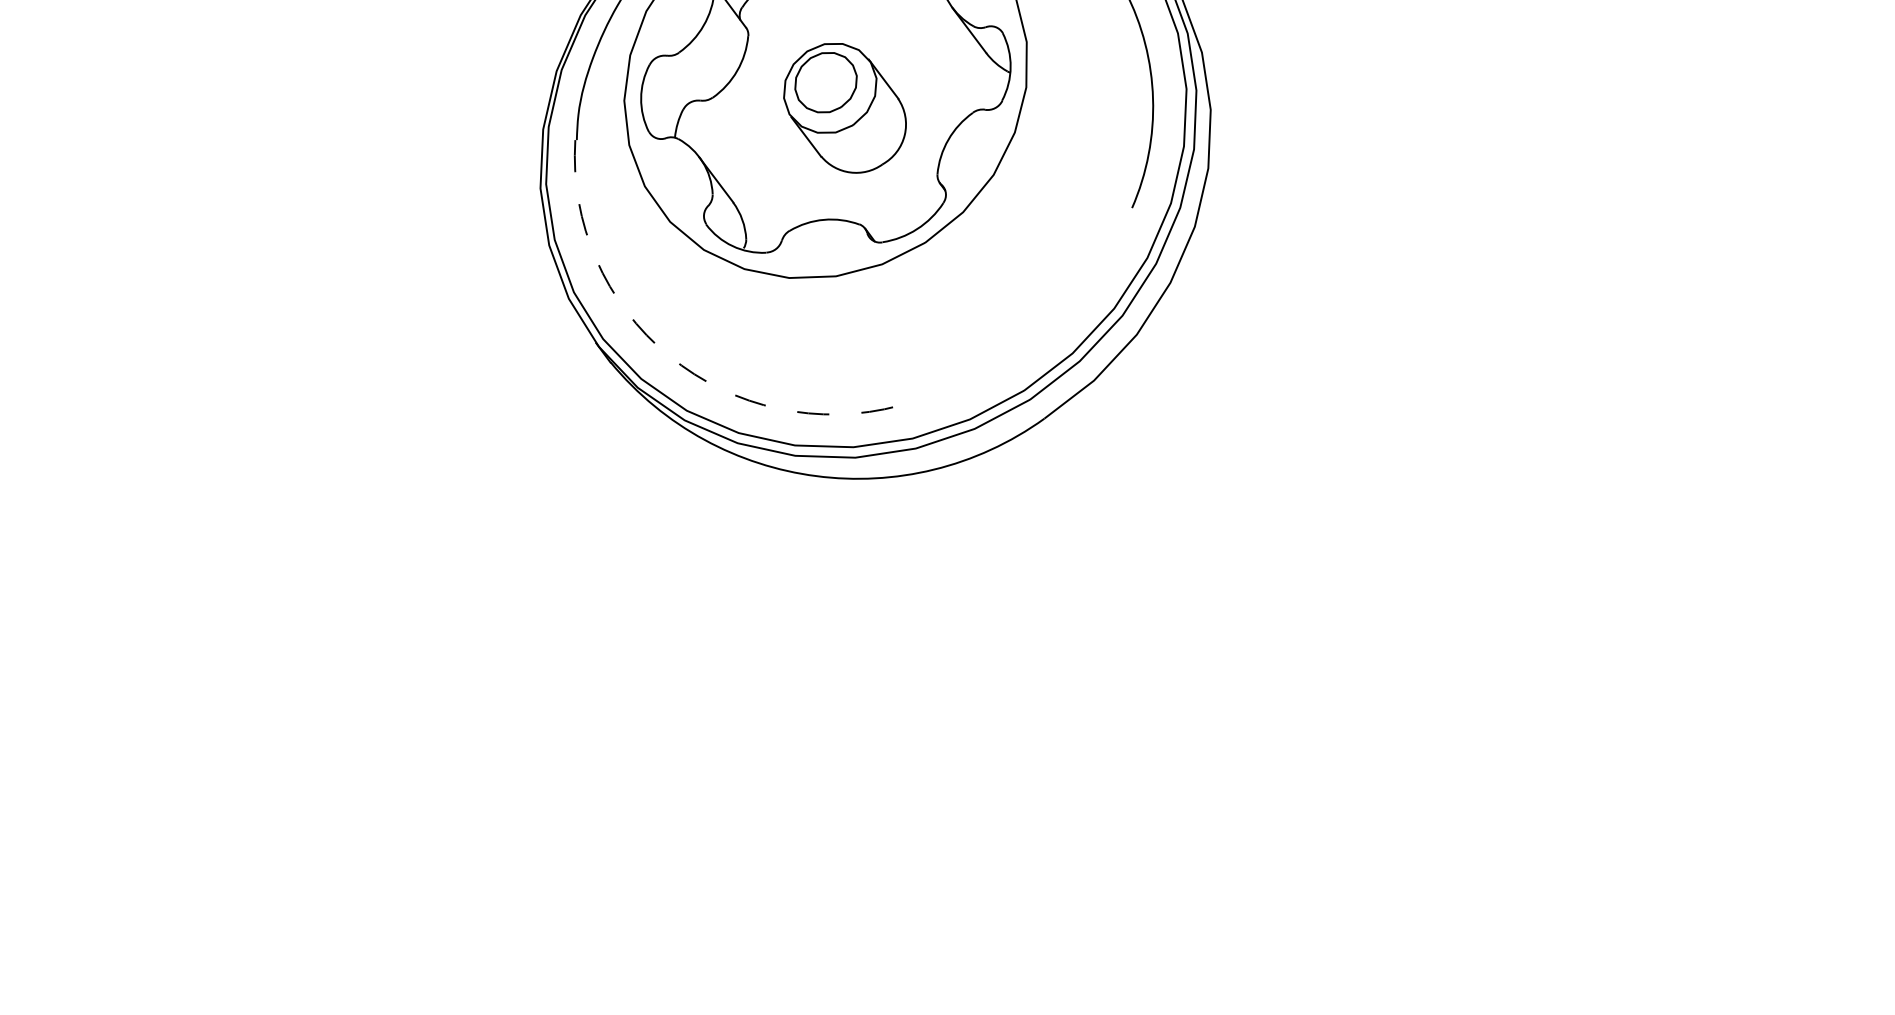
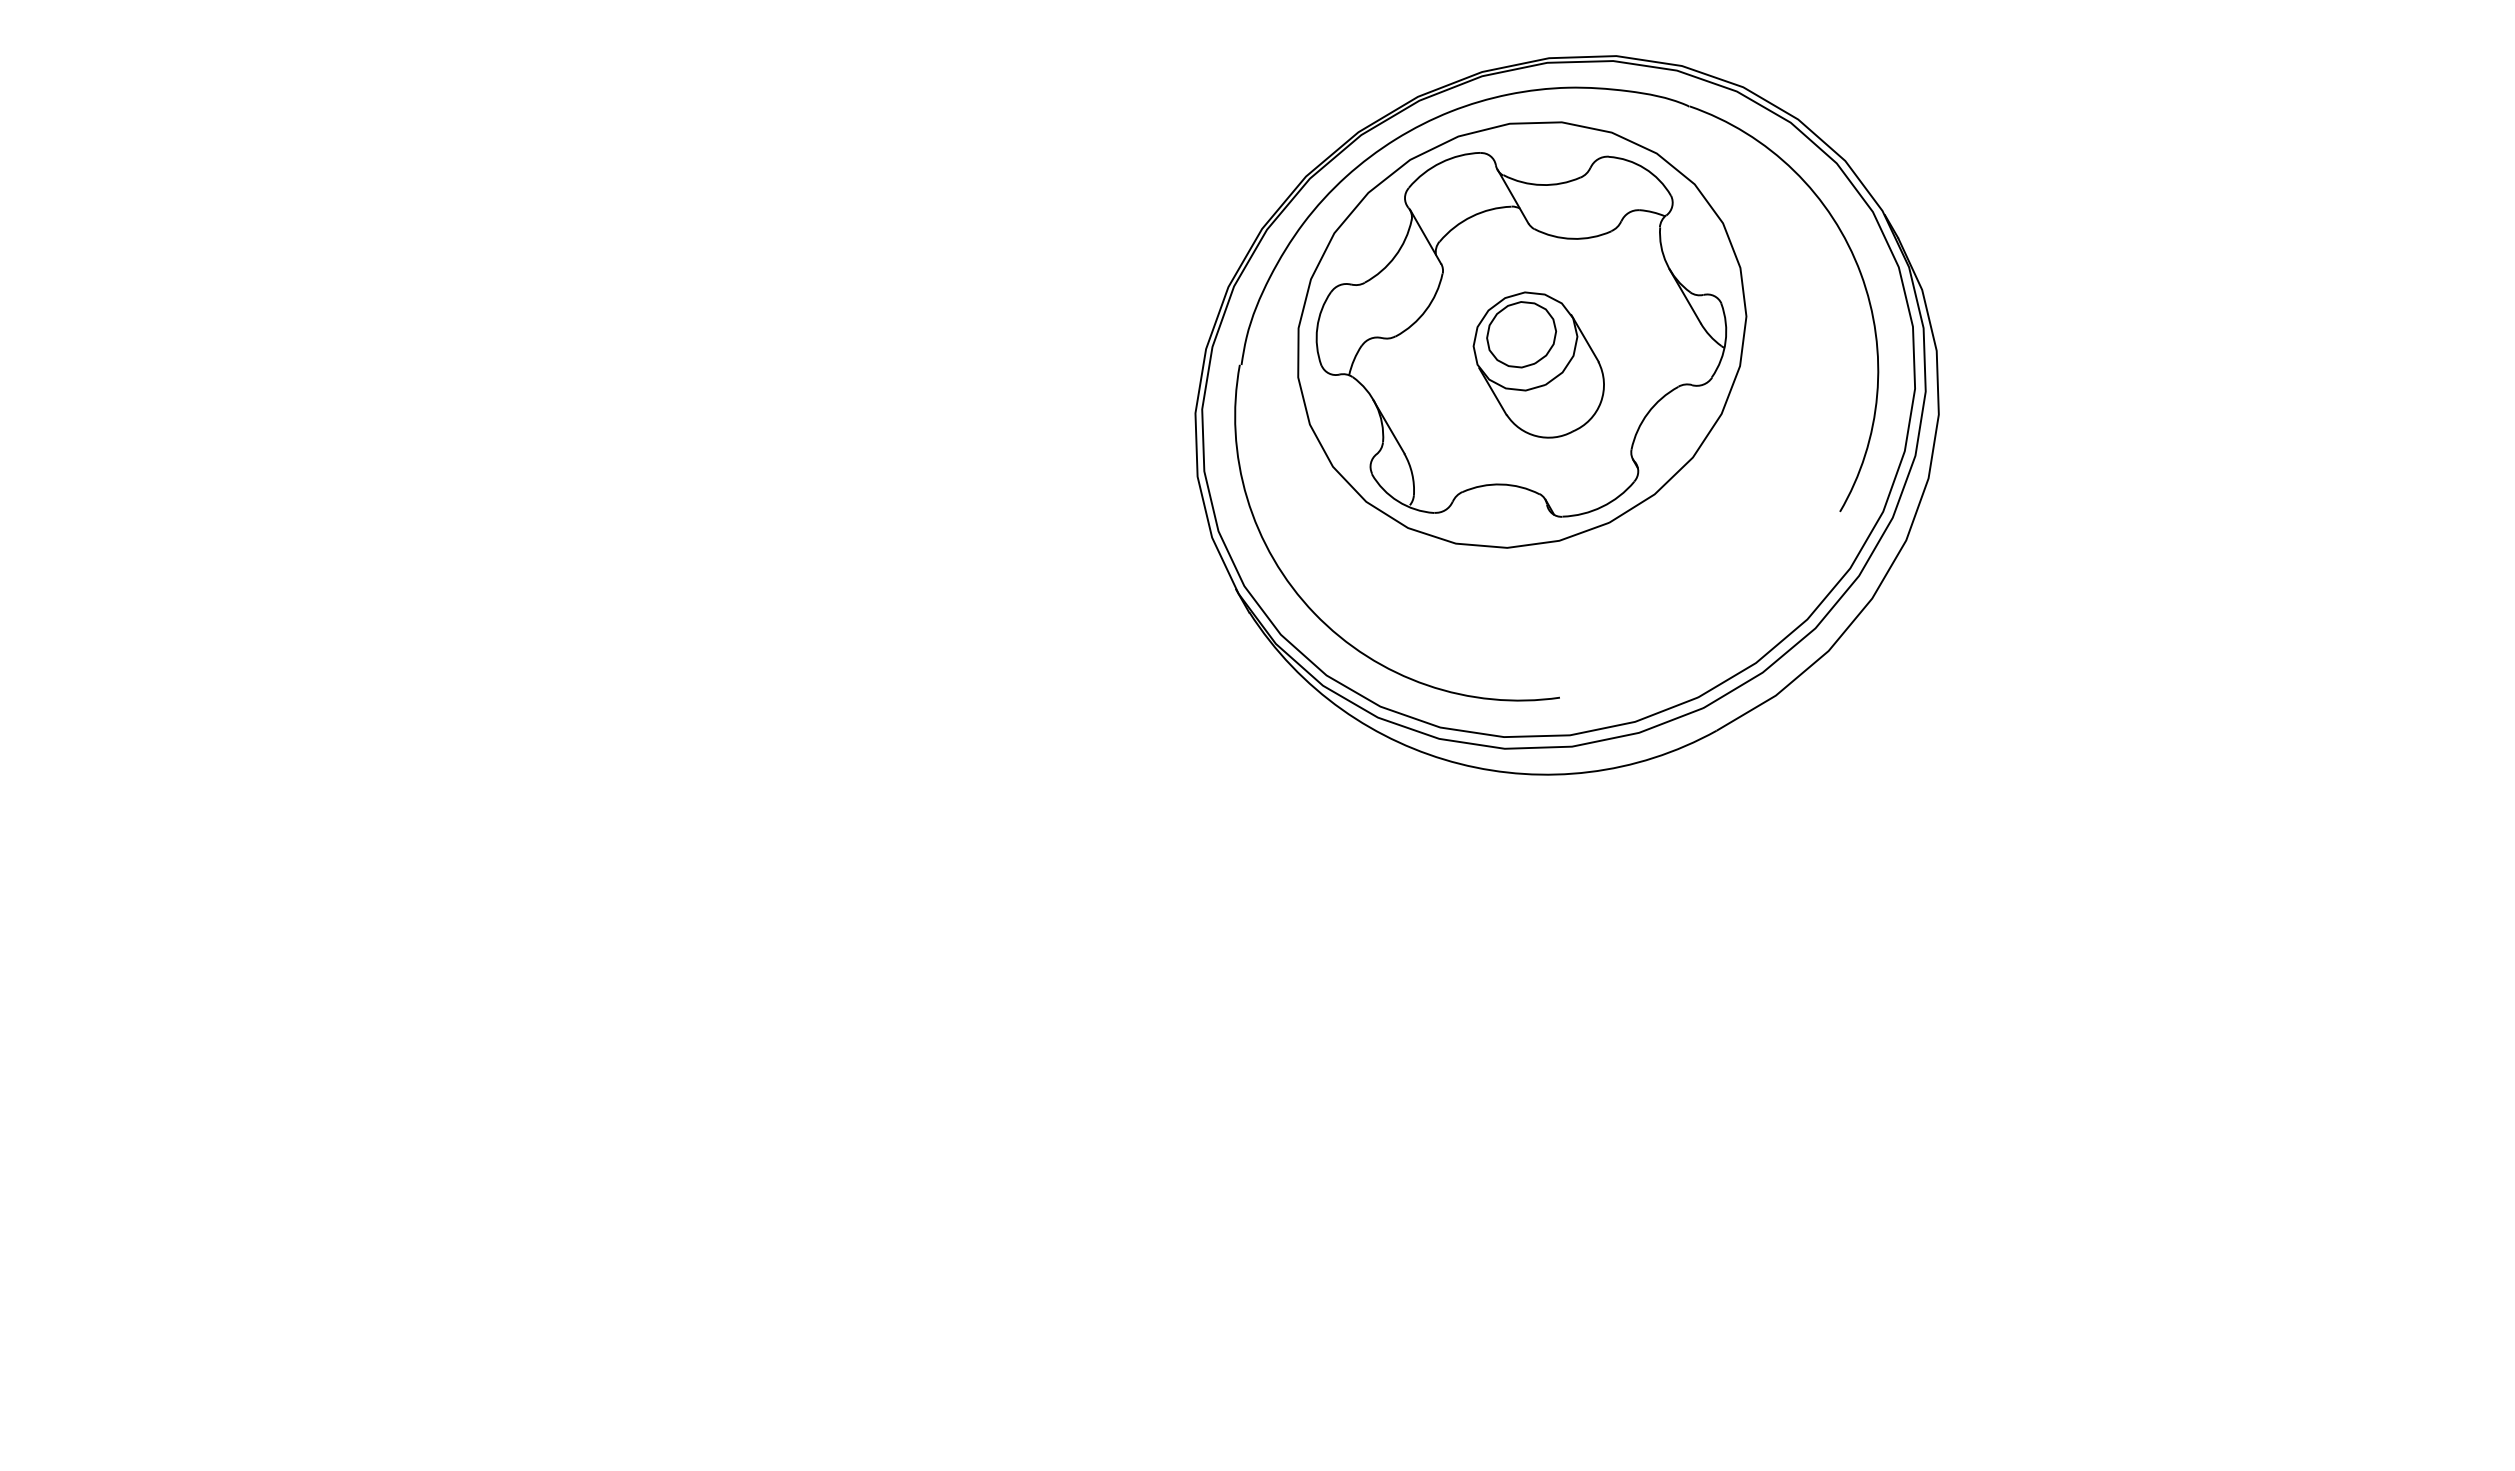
arc: (669, 356) -> (1314, 613), dashed -> solid

